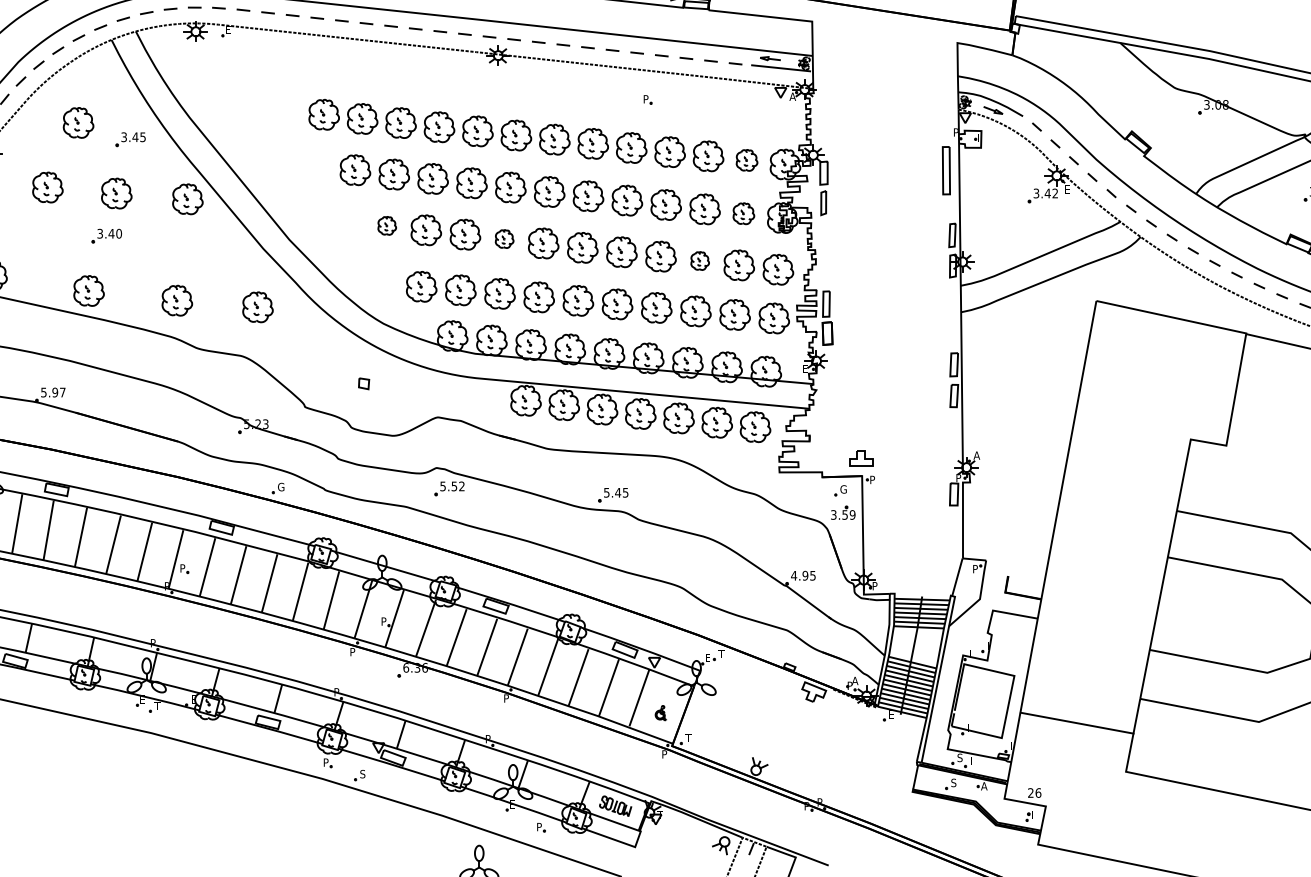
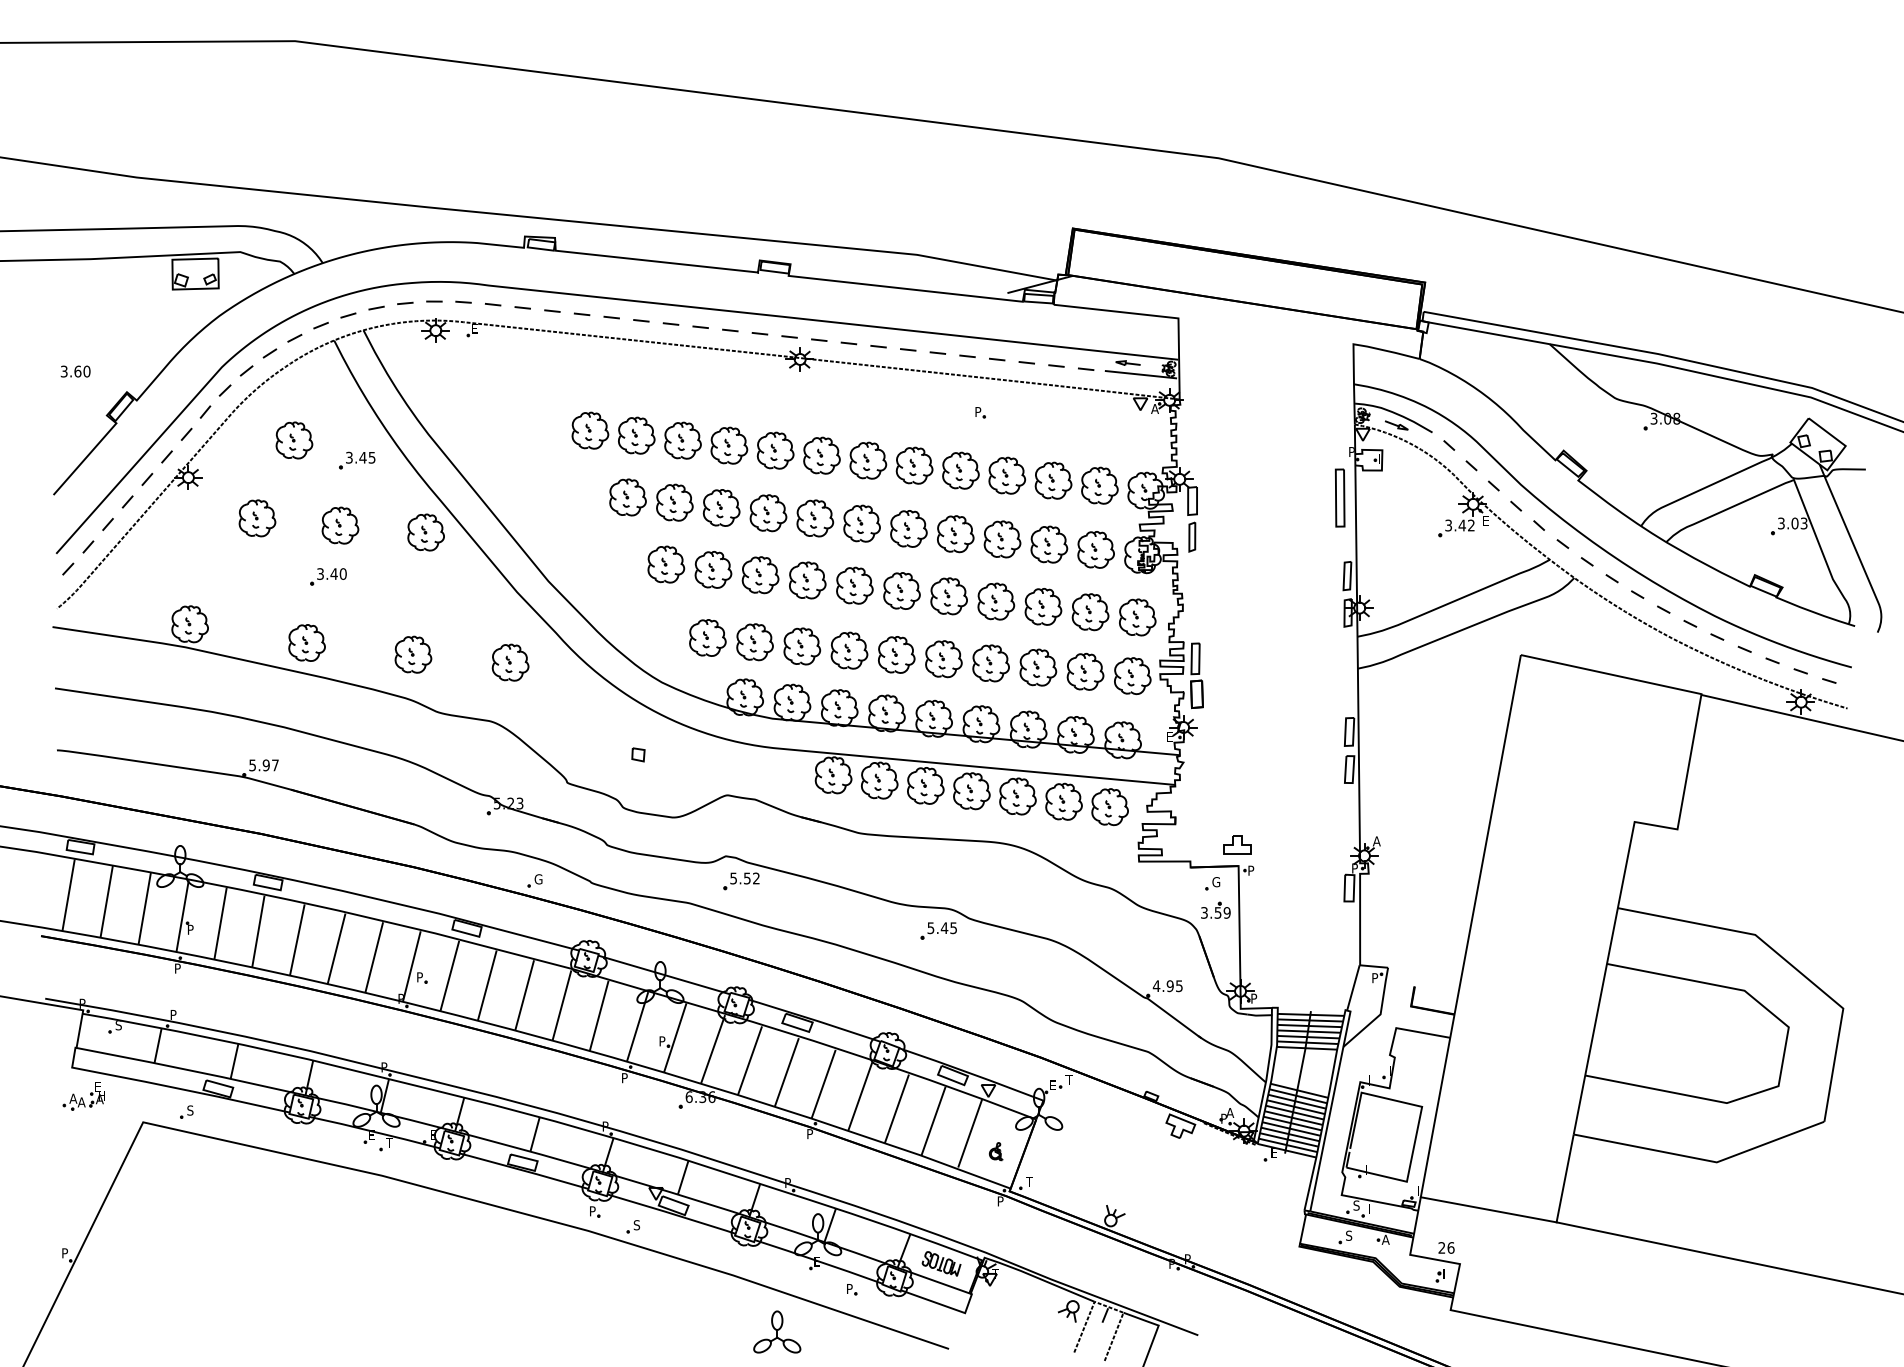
part: (746, 160) -> (1099, 485), size x1.43
part: (743, 213) -> (1095, 549), size x1.43
part: (387, 225) -> (666, 564), size x1.67
part: (504, 239) -> (807, 580), size x1.67
part: (700, 260) -> (1043, 606), size x1.67
part: (613, 494) -> (938, 930), moved
line: (1076, 722) -> (1488, 1209), moved

